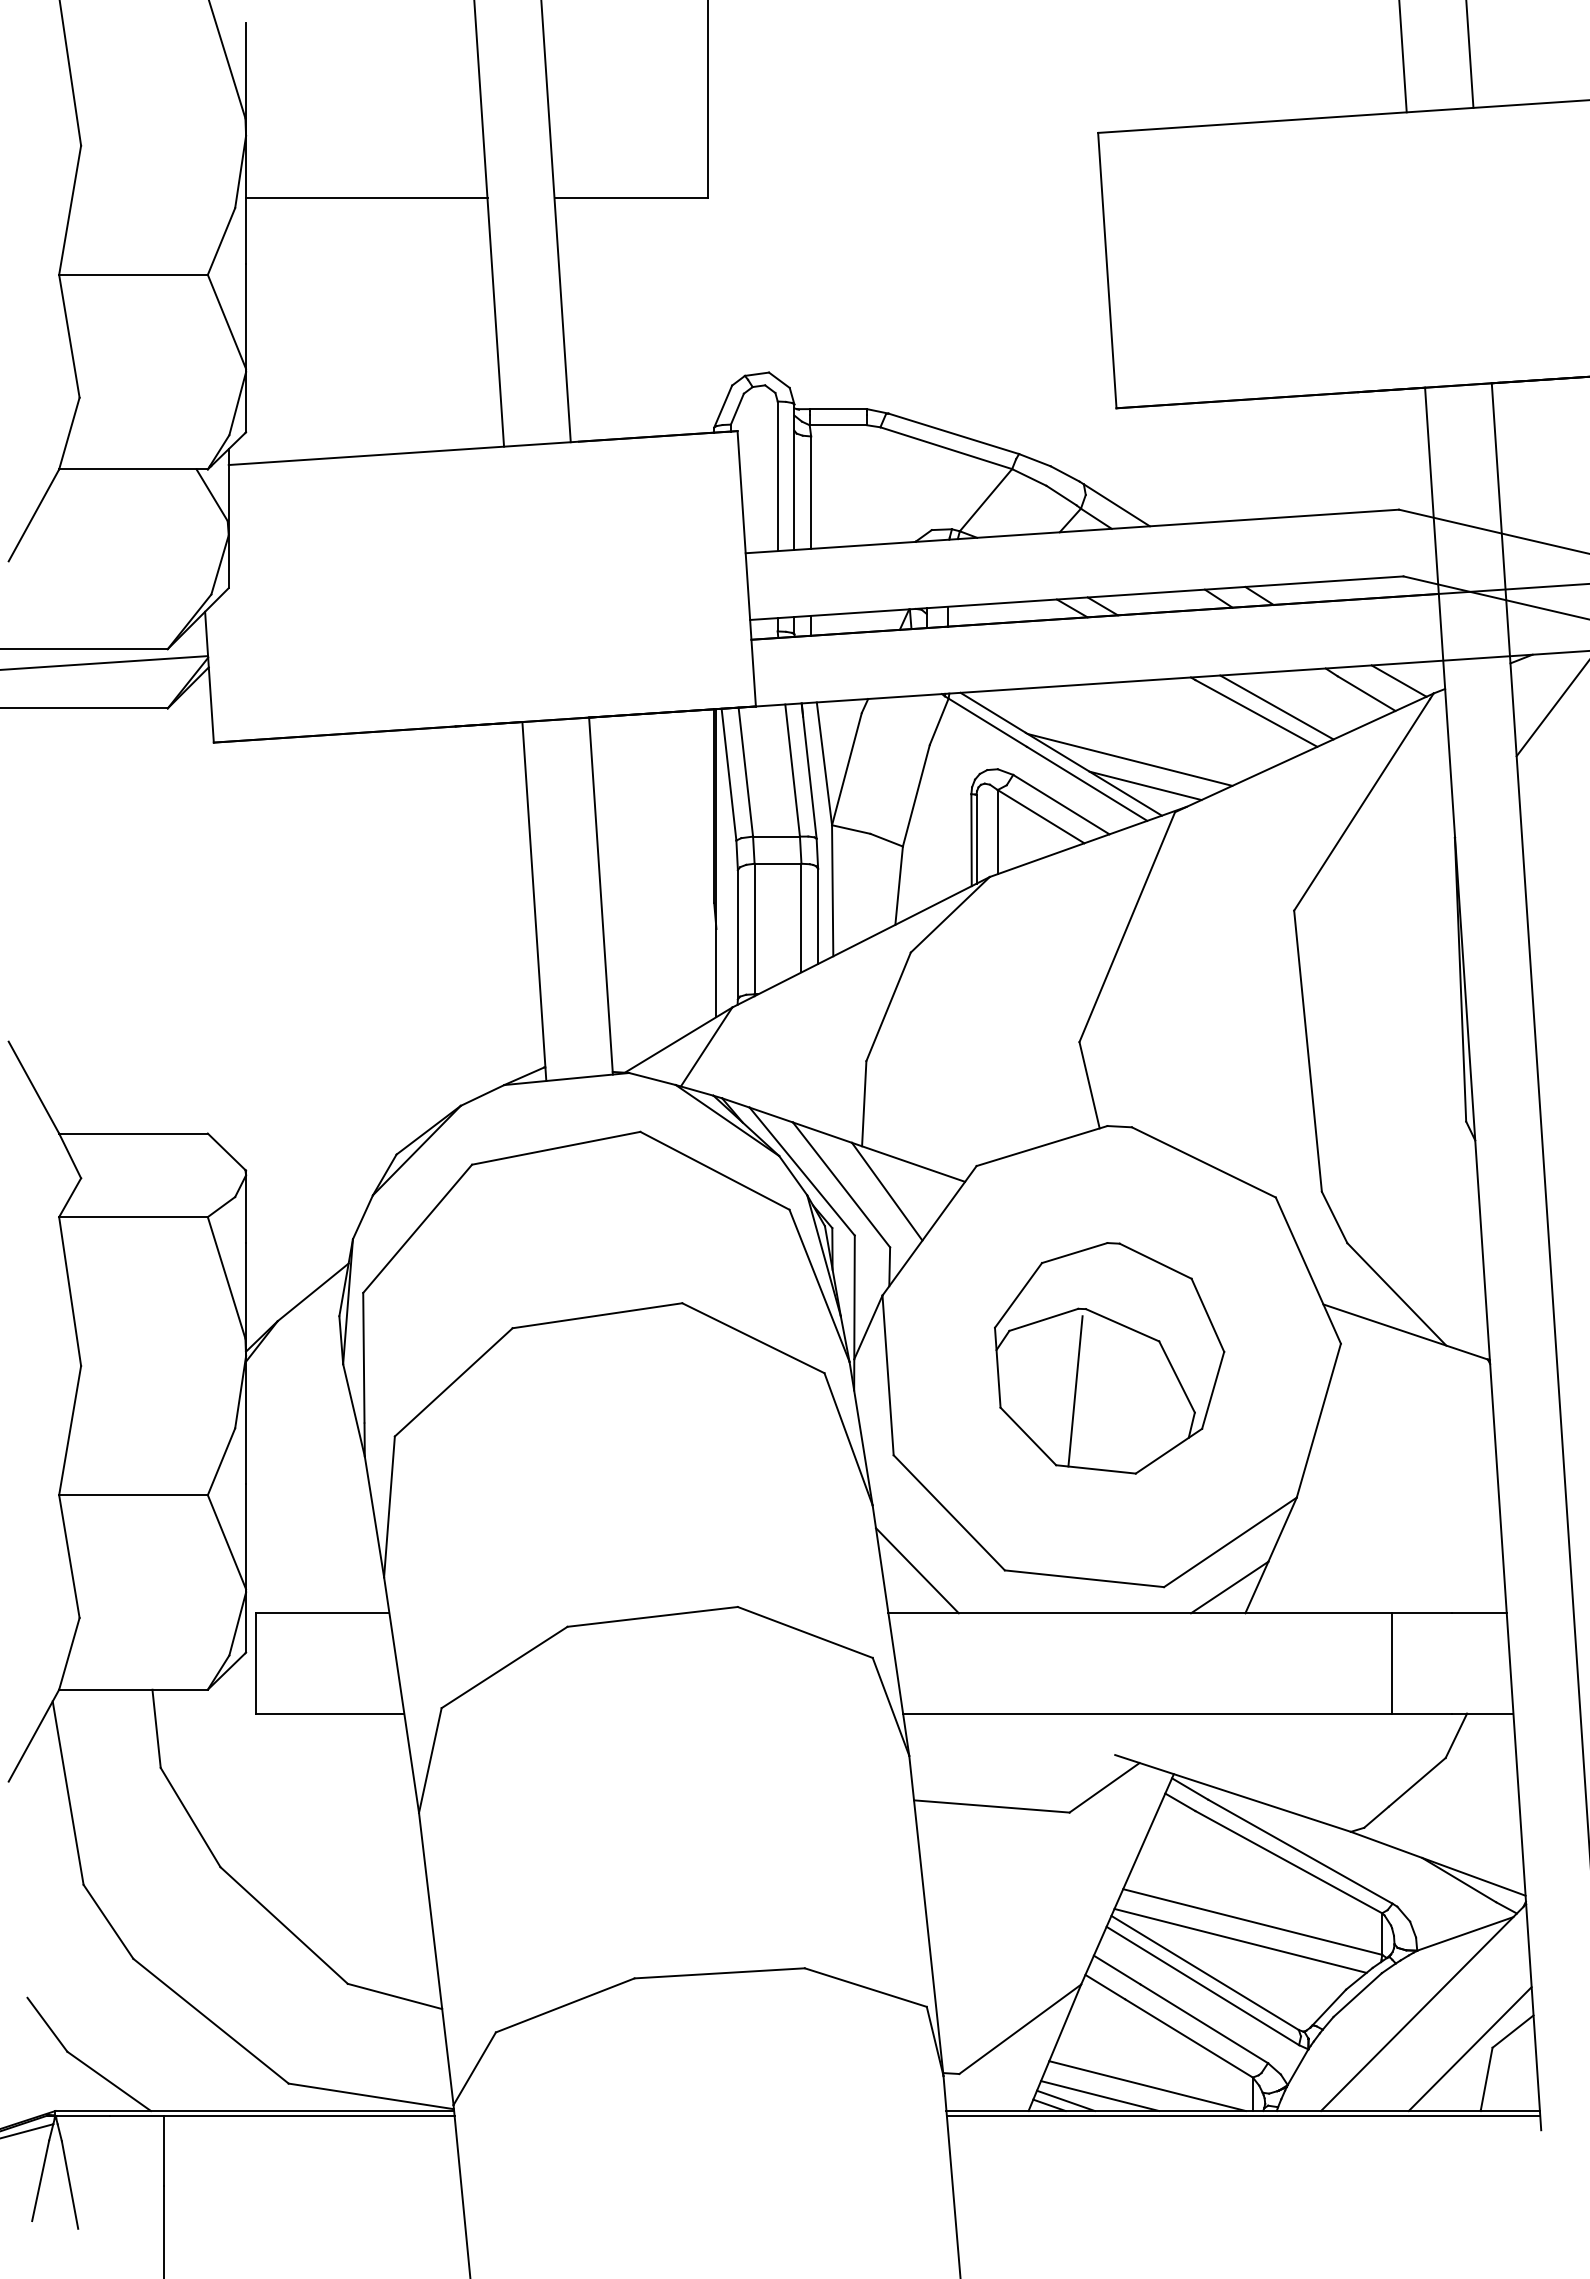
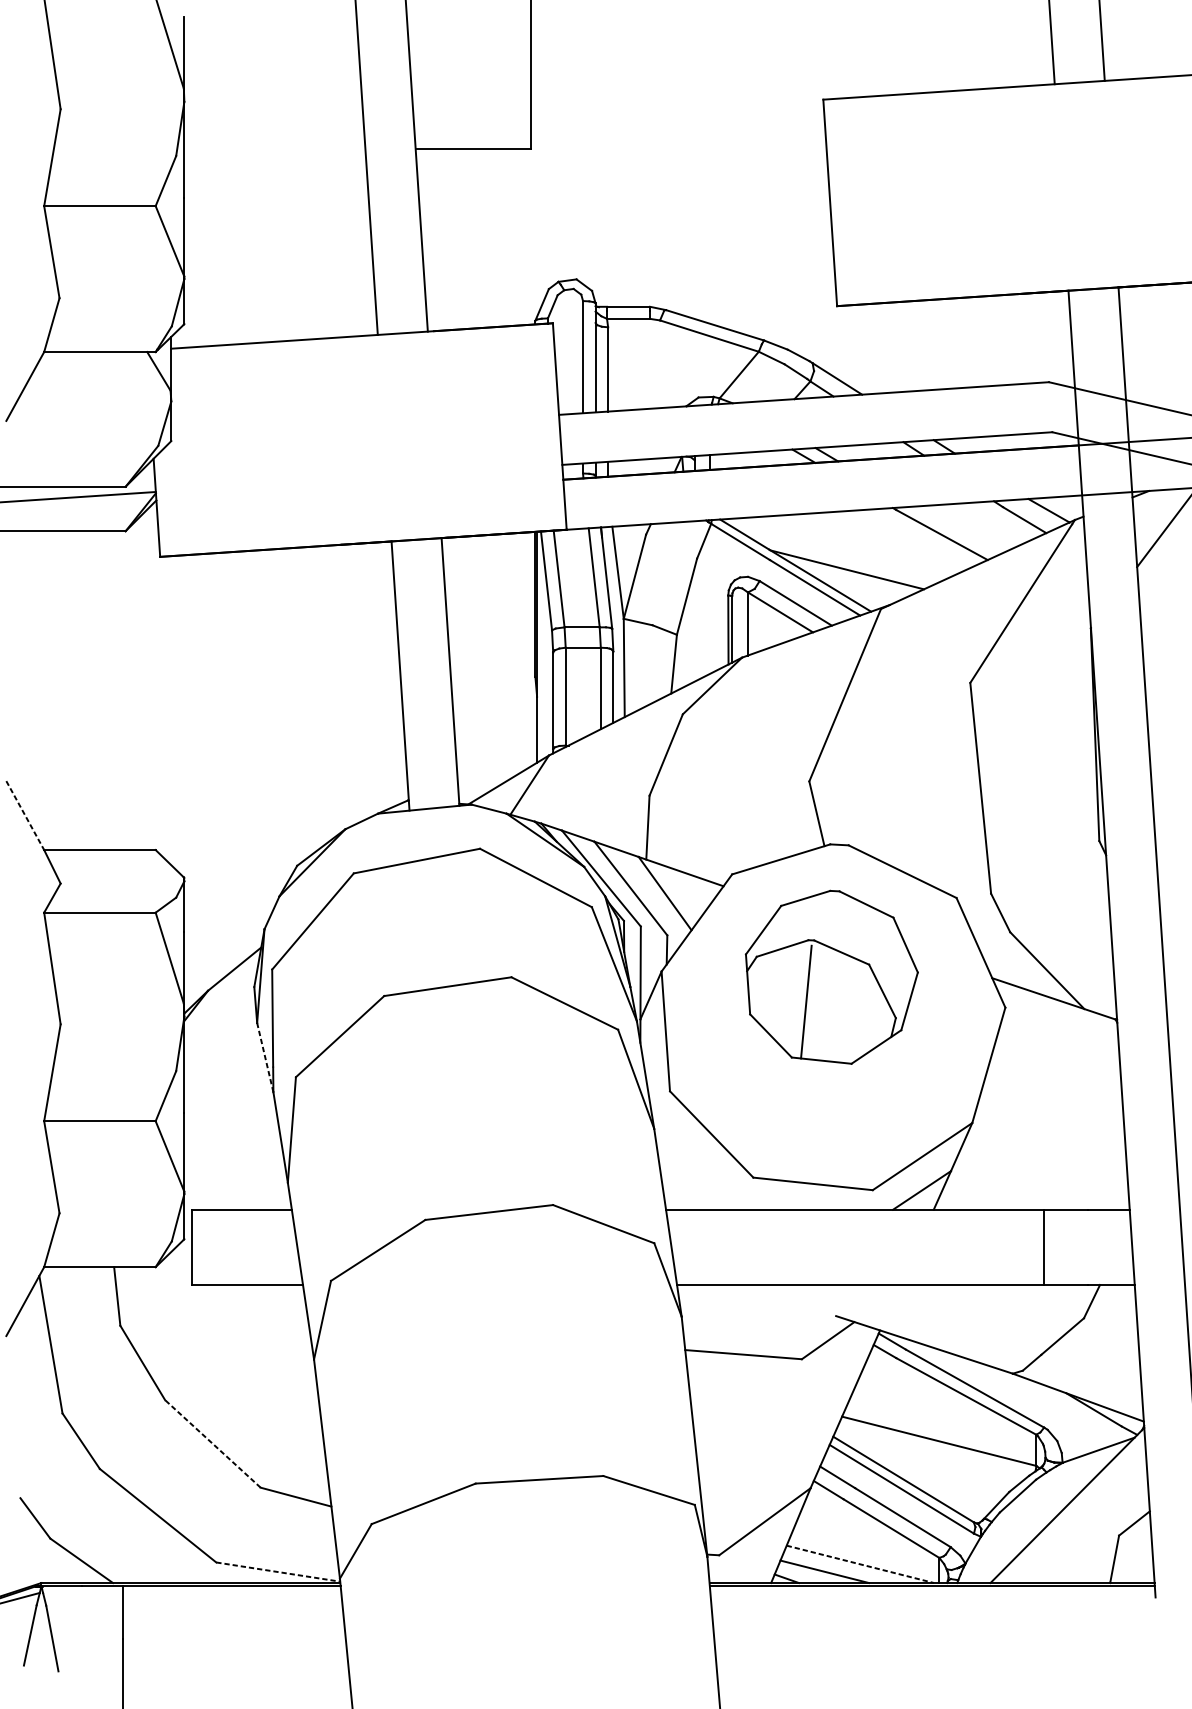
line: (366, 198) -> (274, 148), removed
line: (1276, 707) -> (957, 530), removed
line: (1145, 785) -> (858, 589), removed
line: (34, 1088) -> (25, 816), solid -> dashed
part: (1109, 1358) -> (831, 977), moved
line: (353, 1409) -> (264, 1056), solid -> dashed
line: (916, 1570) -> (687, 1177), removed
line: (283, 1925) -> (212, 1443), solid -> dashed
line: (1240, 1940) -> (930, 1455), removed
line: (1469, 2049) -> (1101, 1536), removed
line: (1148, 2086) -> (861, 1564), solid -> dashed
line: (371, 2096) -> (278, 1572), solid -> dashed
line: (1065, 2100) -> (798, 1575), removed

